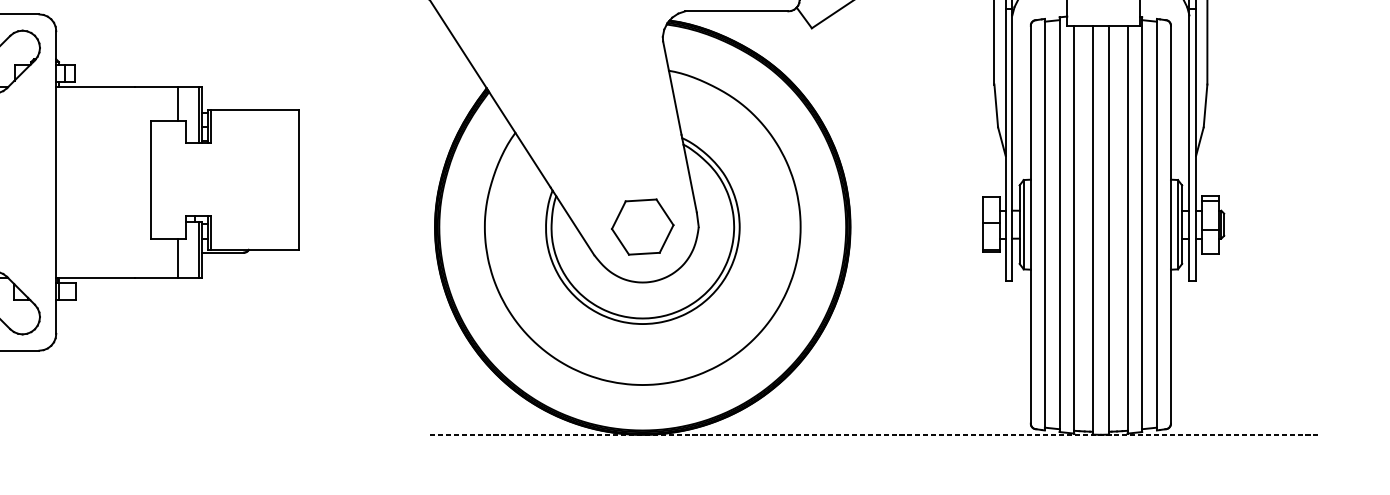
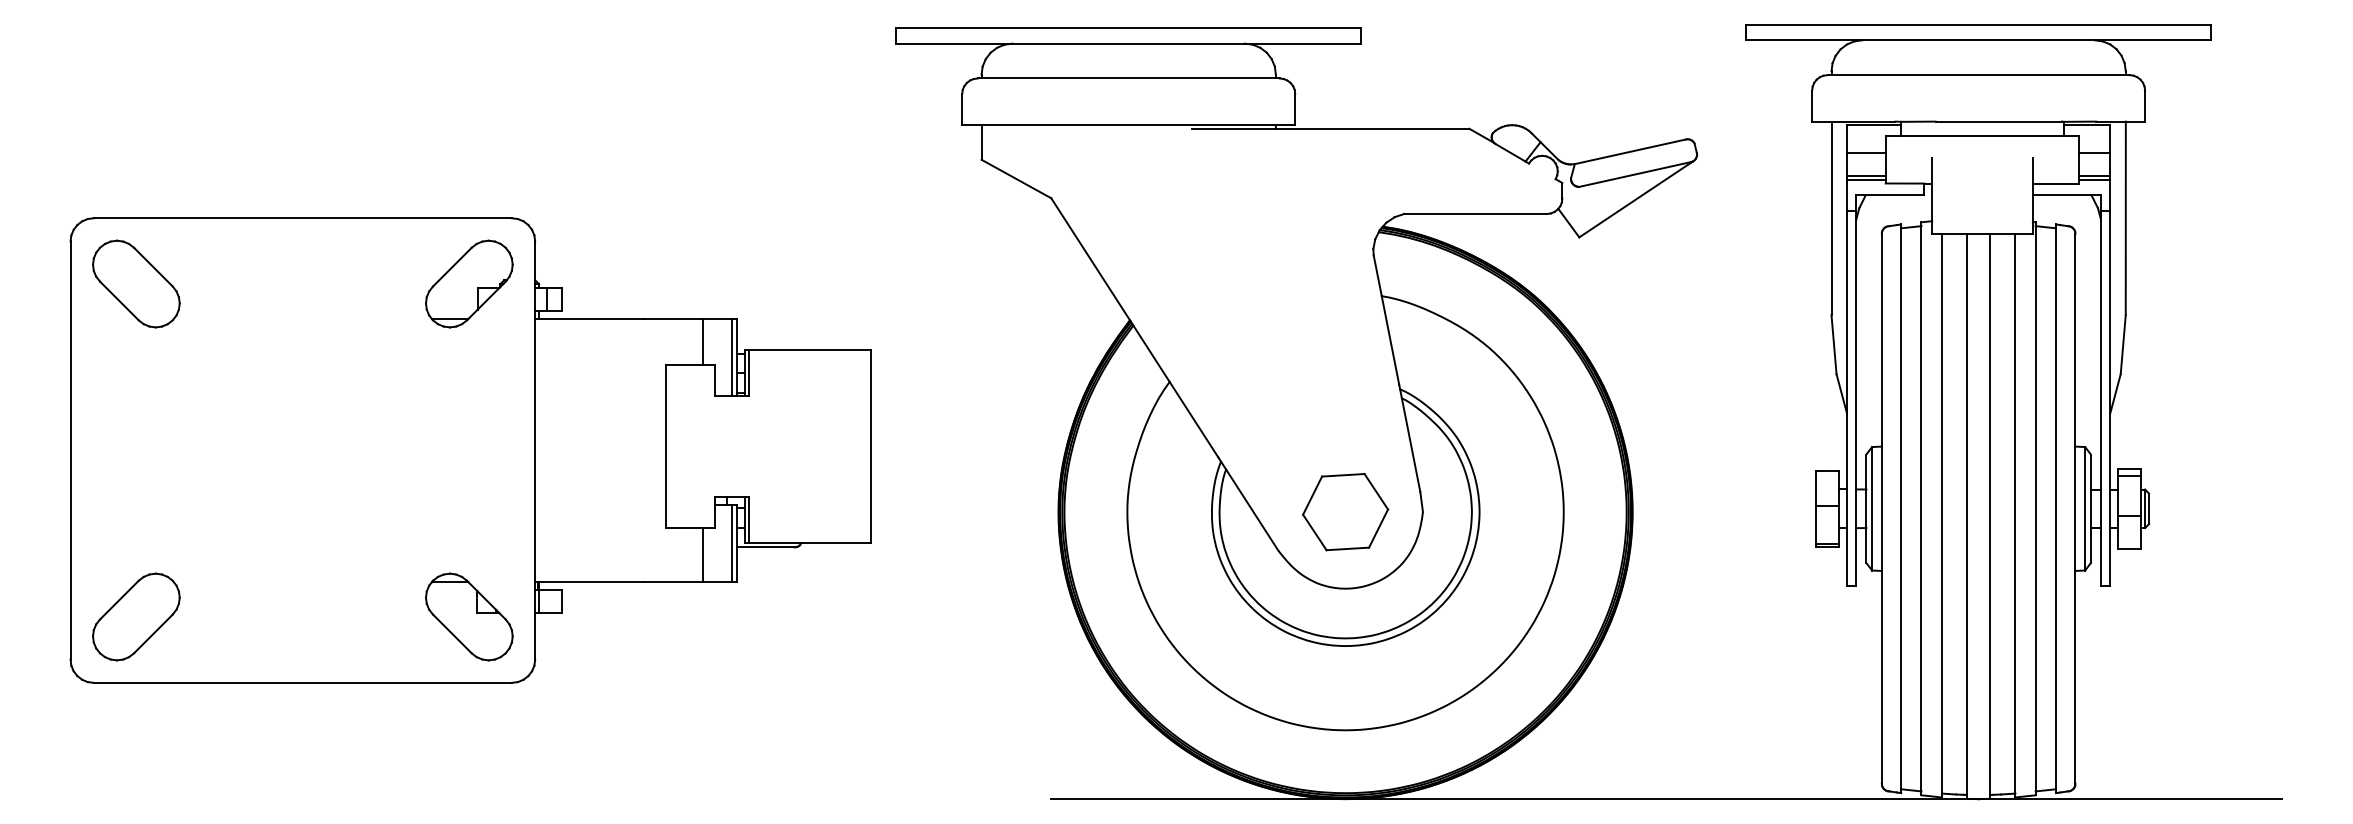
line: (875, 435) -> (1666, 799), dashed -> solid

